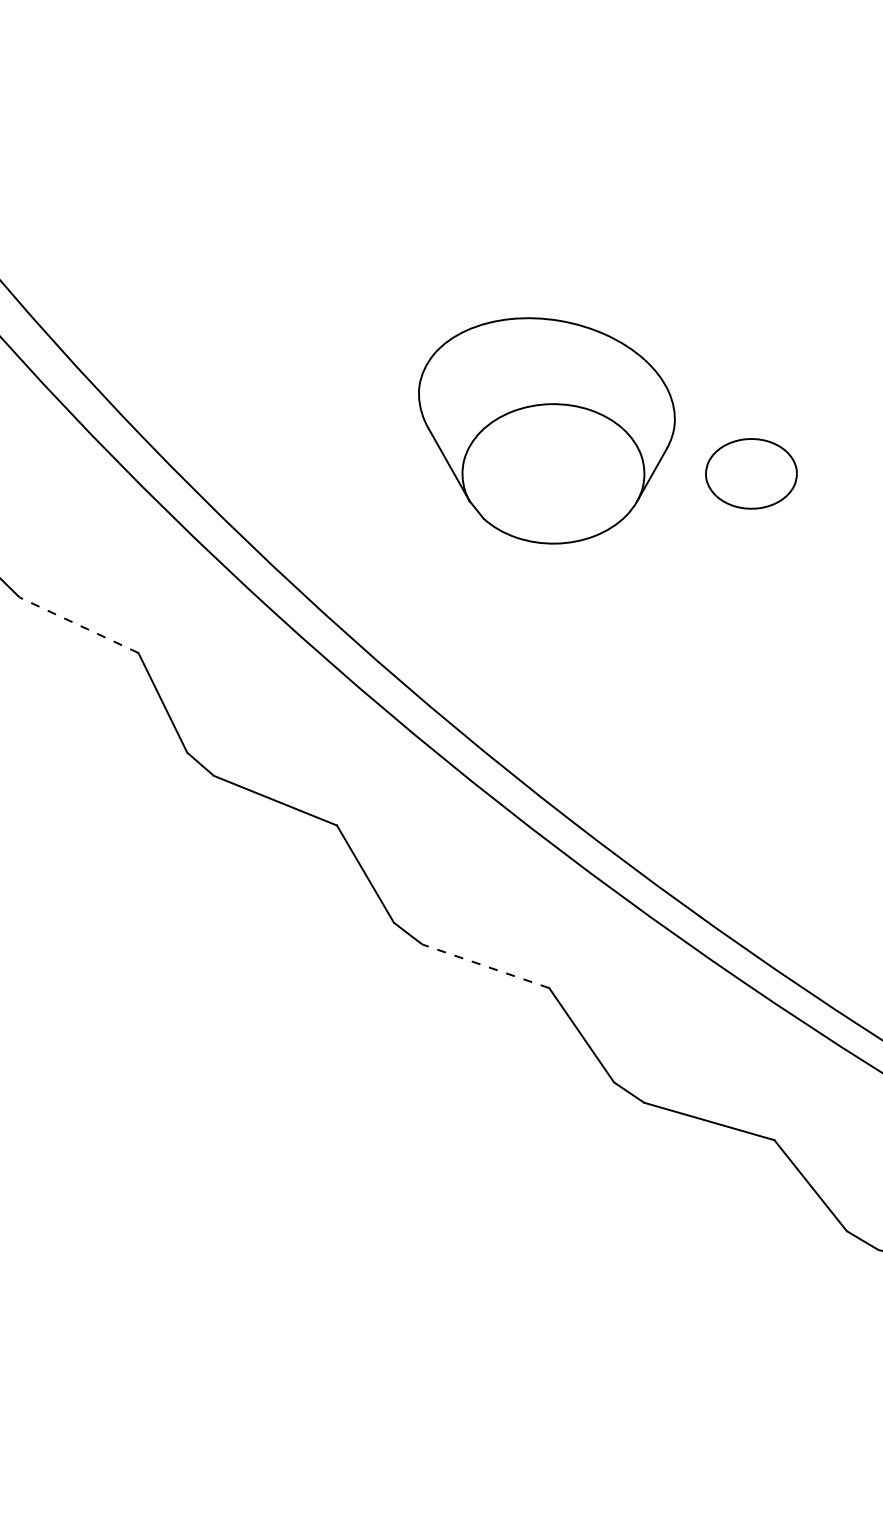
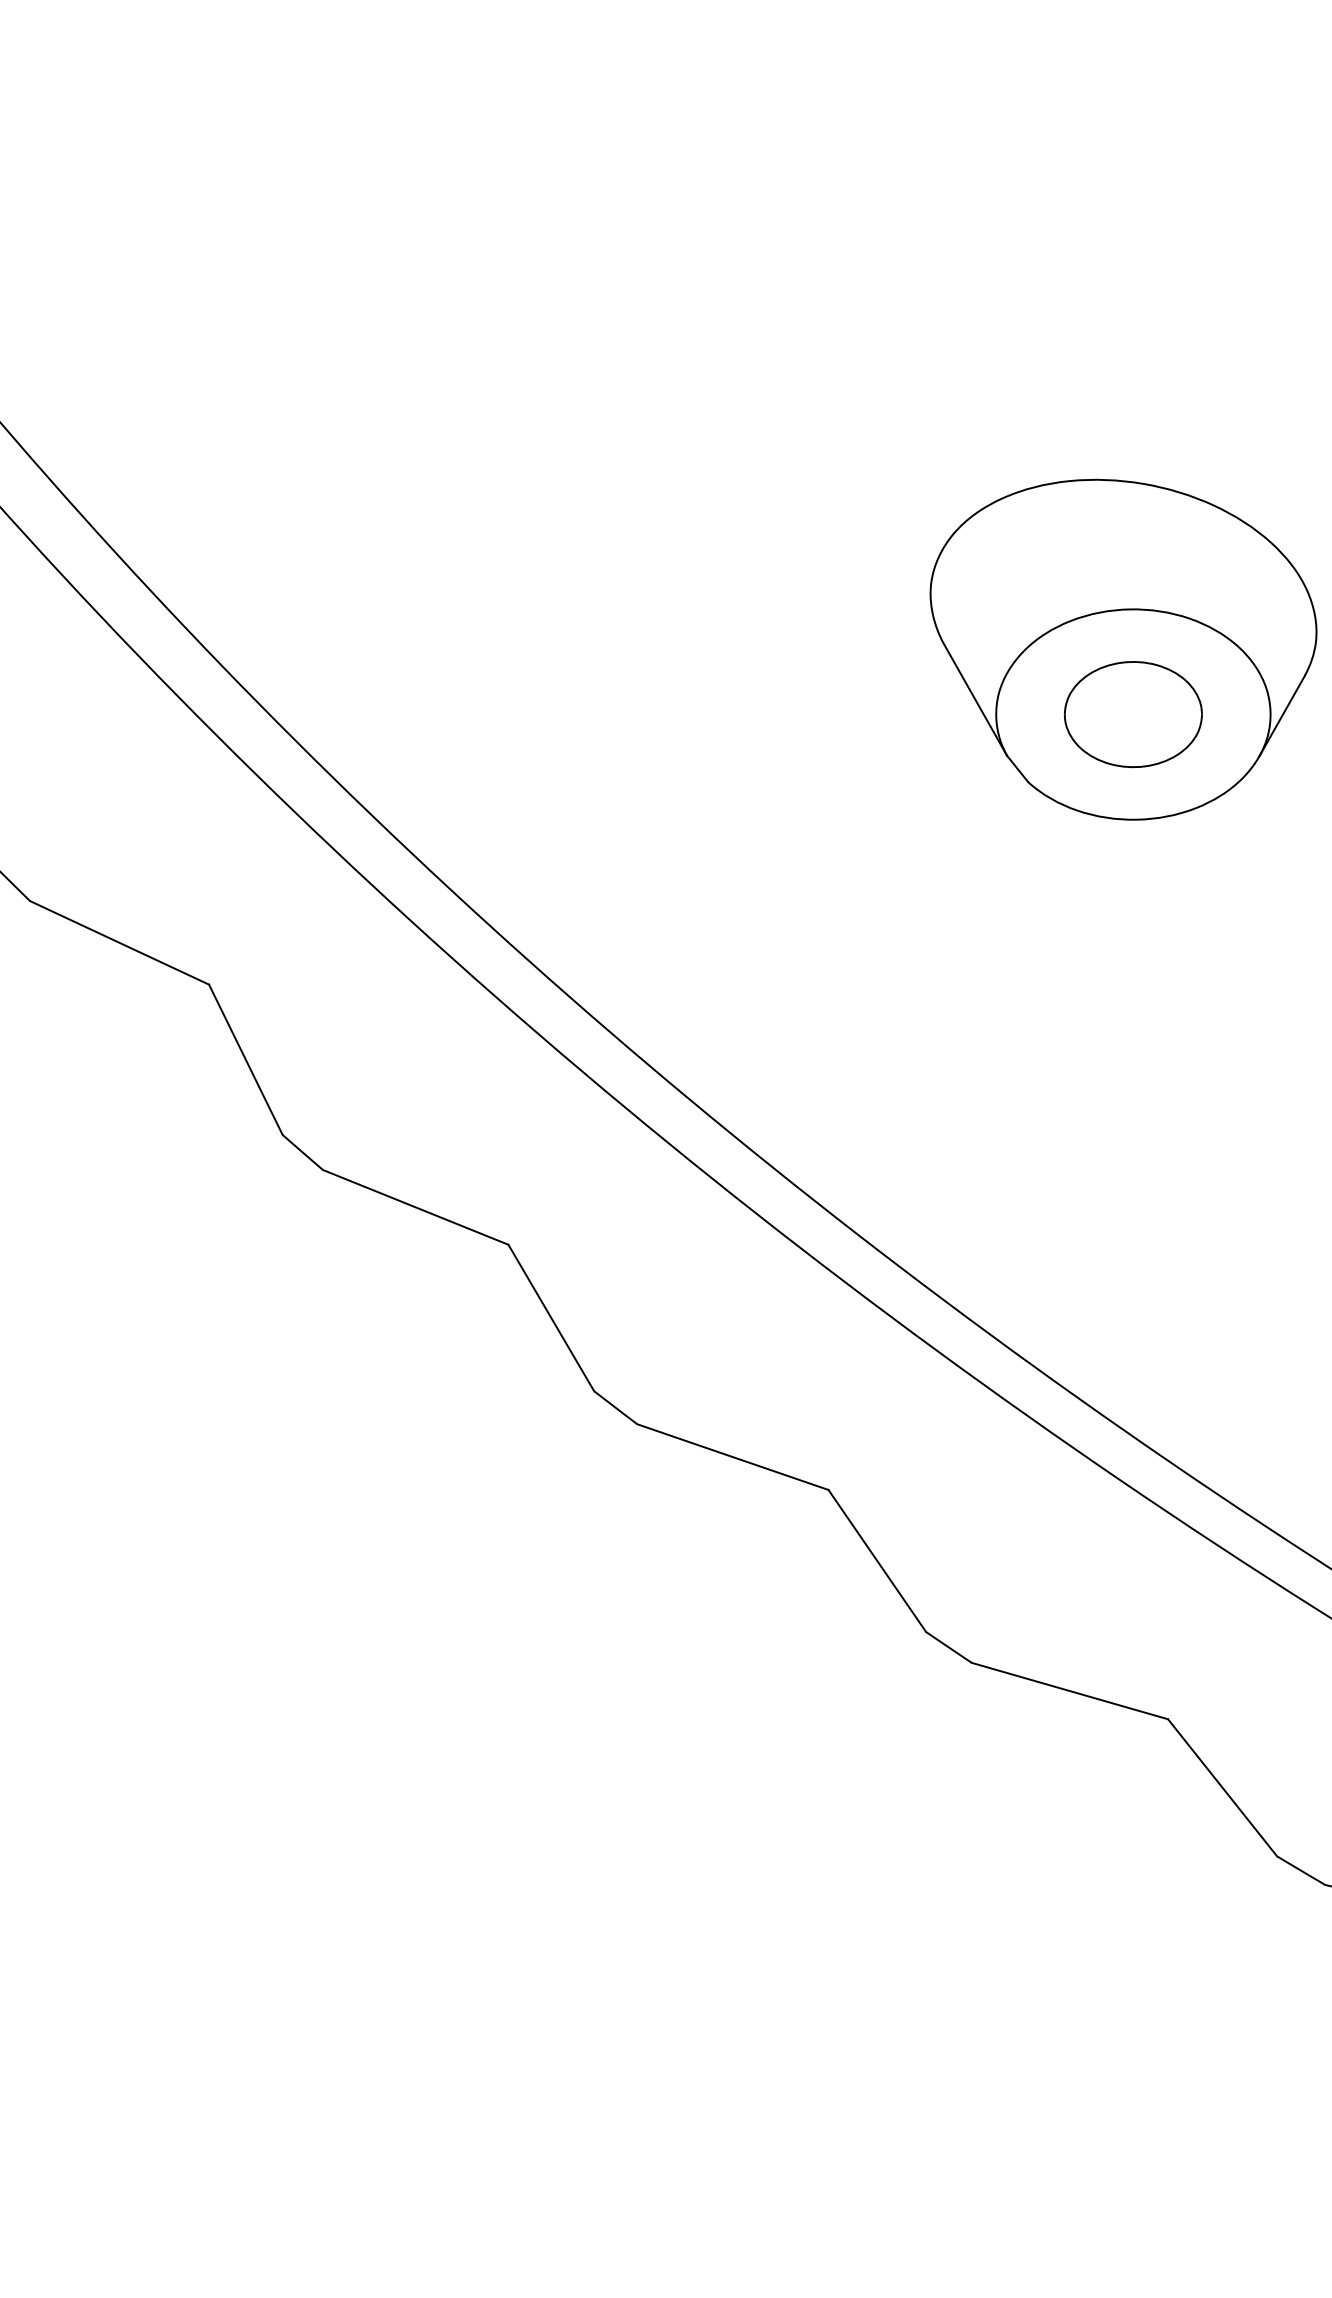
part: (546, 430) -> (1122, 649), moved
line: (78, 625) -> (118, 943), dashed -> solid
line: (485, 966) -> (732, 1457), dashed -> solid

